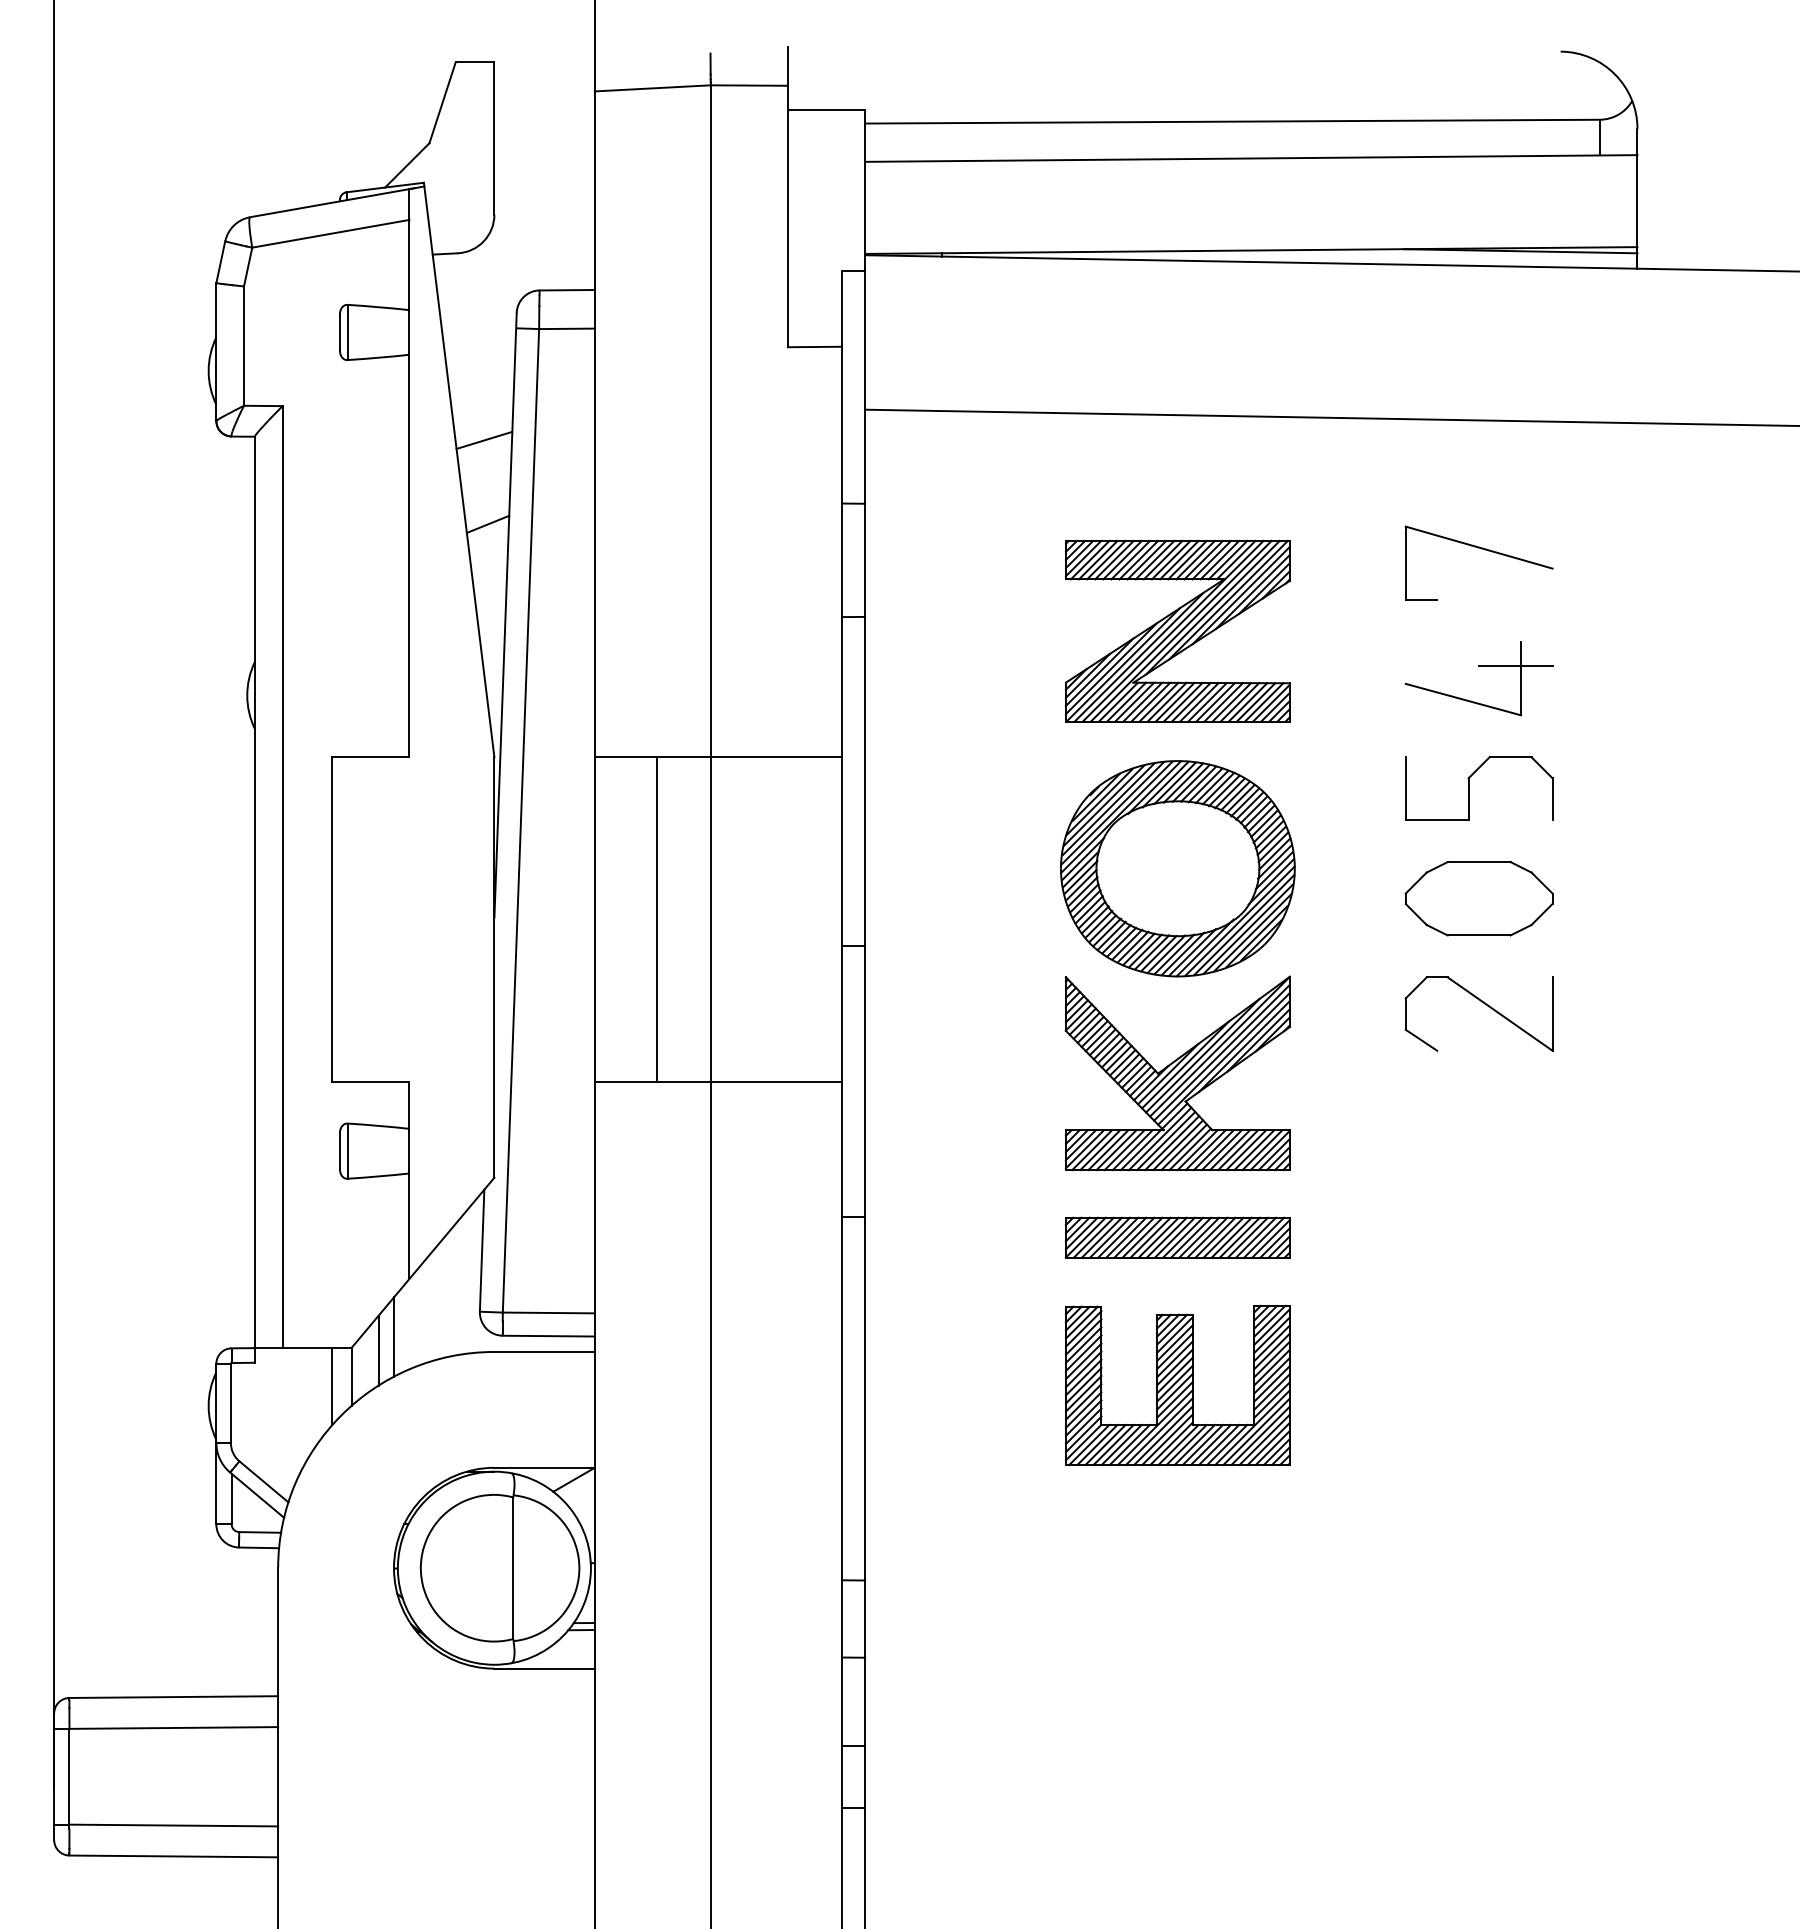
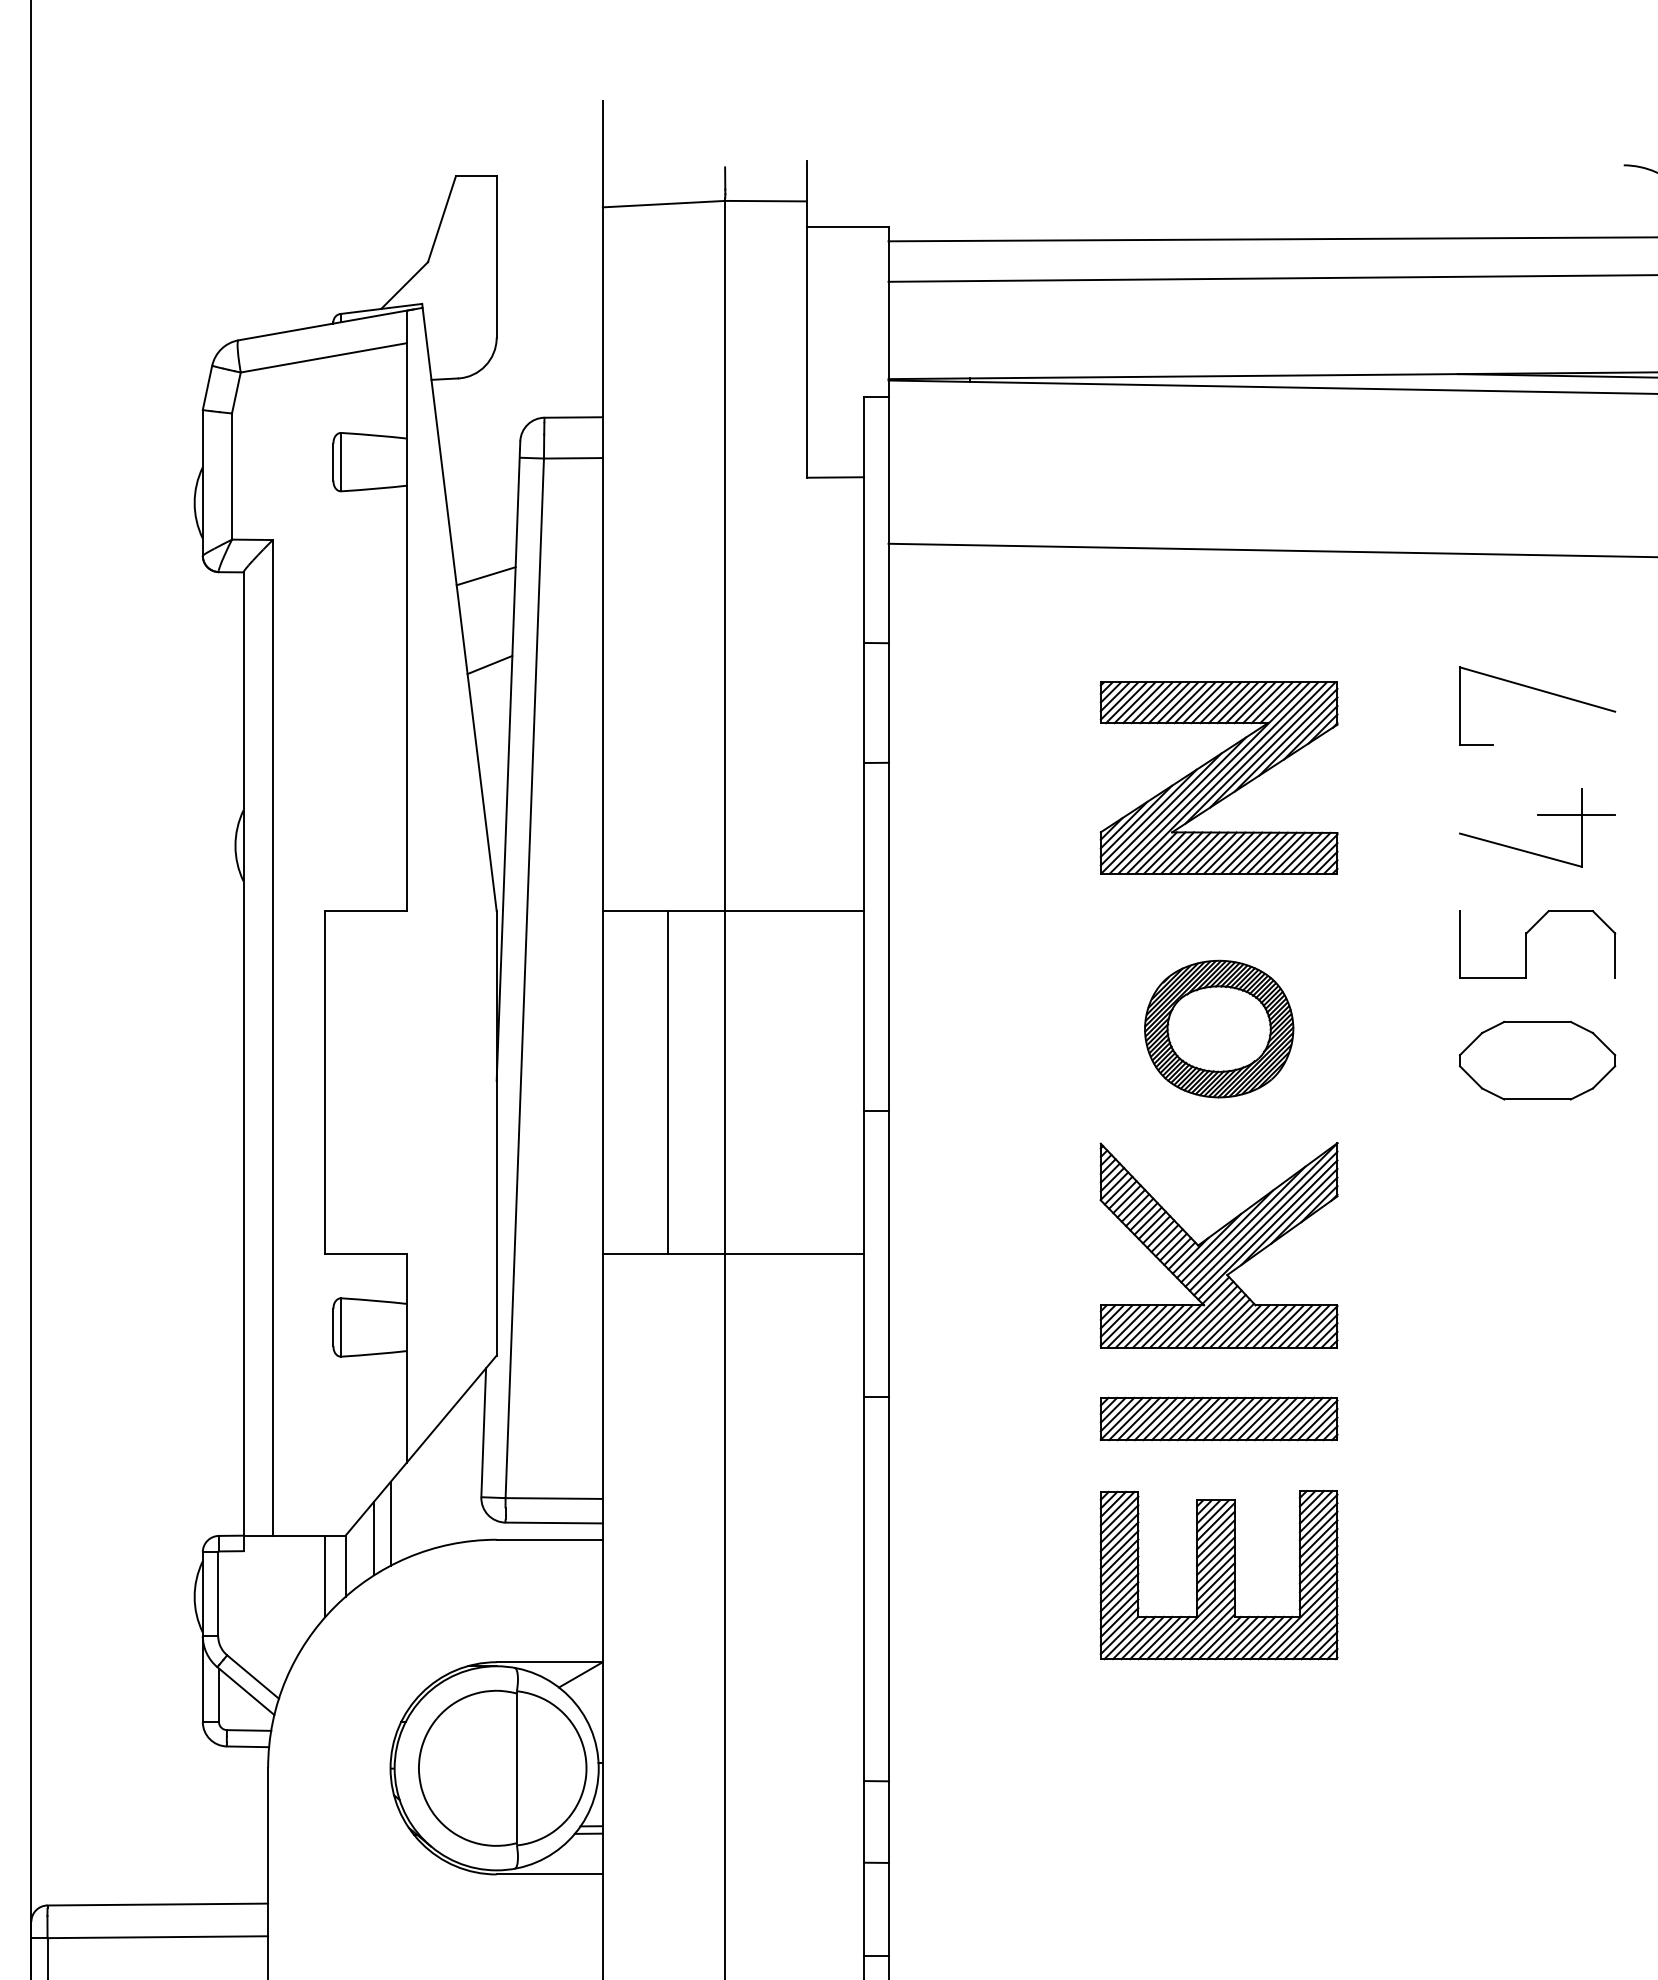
part: (1177, 868) -> (1218, 1028), size x0.6
part: (1484, 1004) -> (1543, 1172), removed

